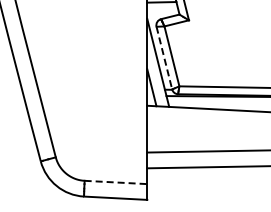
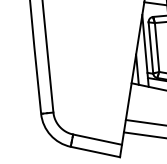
line: (164, 58) -> (150, 48), dashed -> solid
line: (116, 182) -> (98, 139), dashed -> solid

